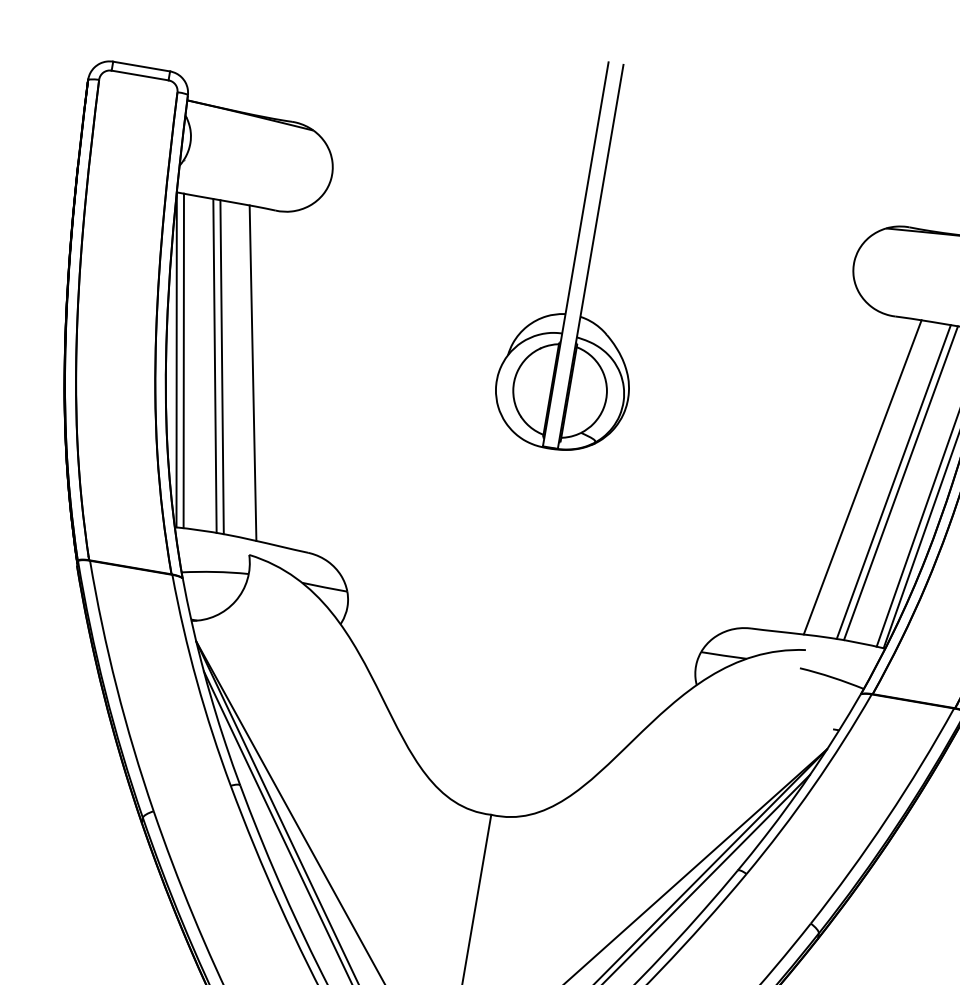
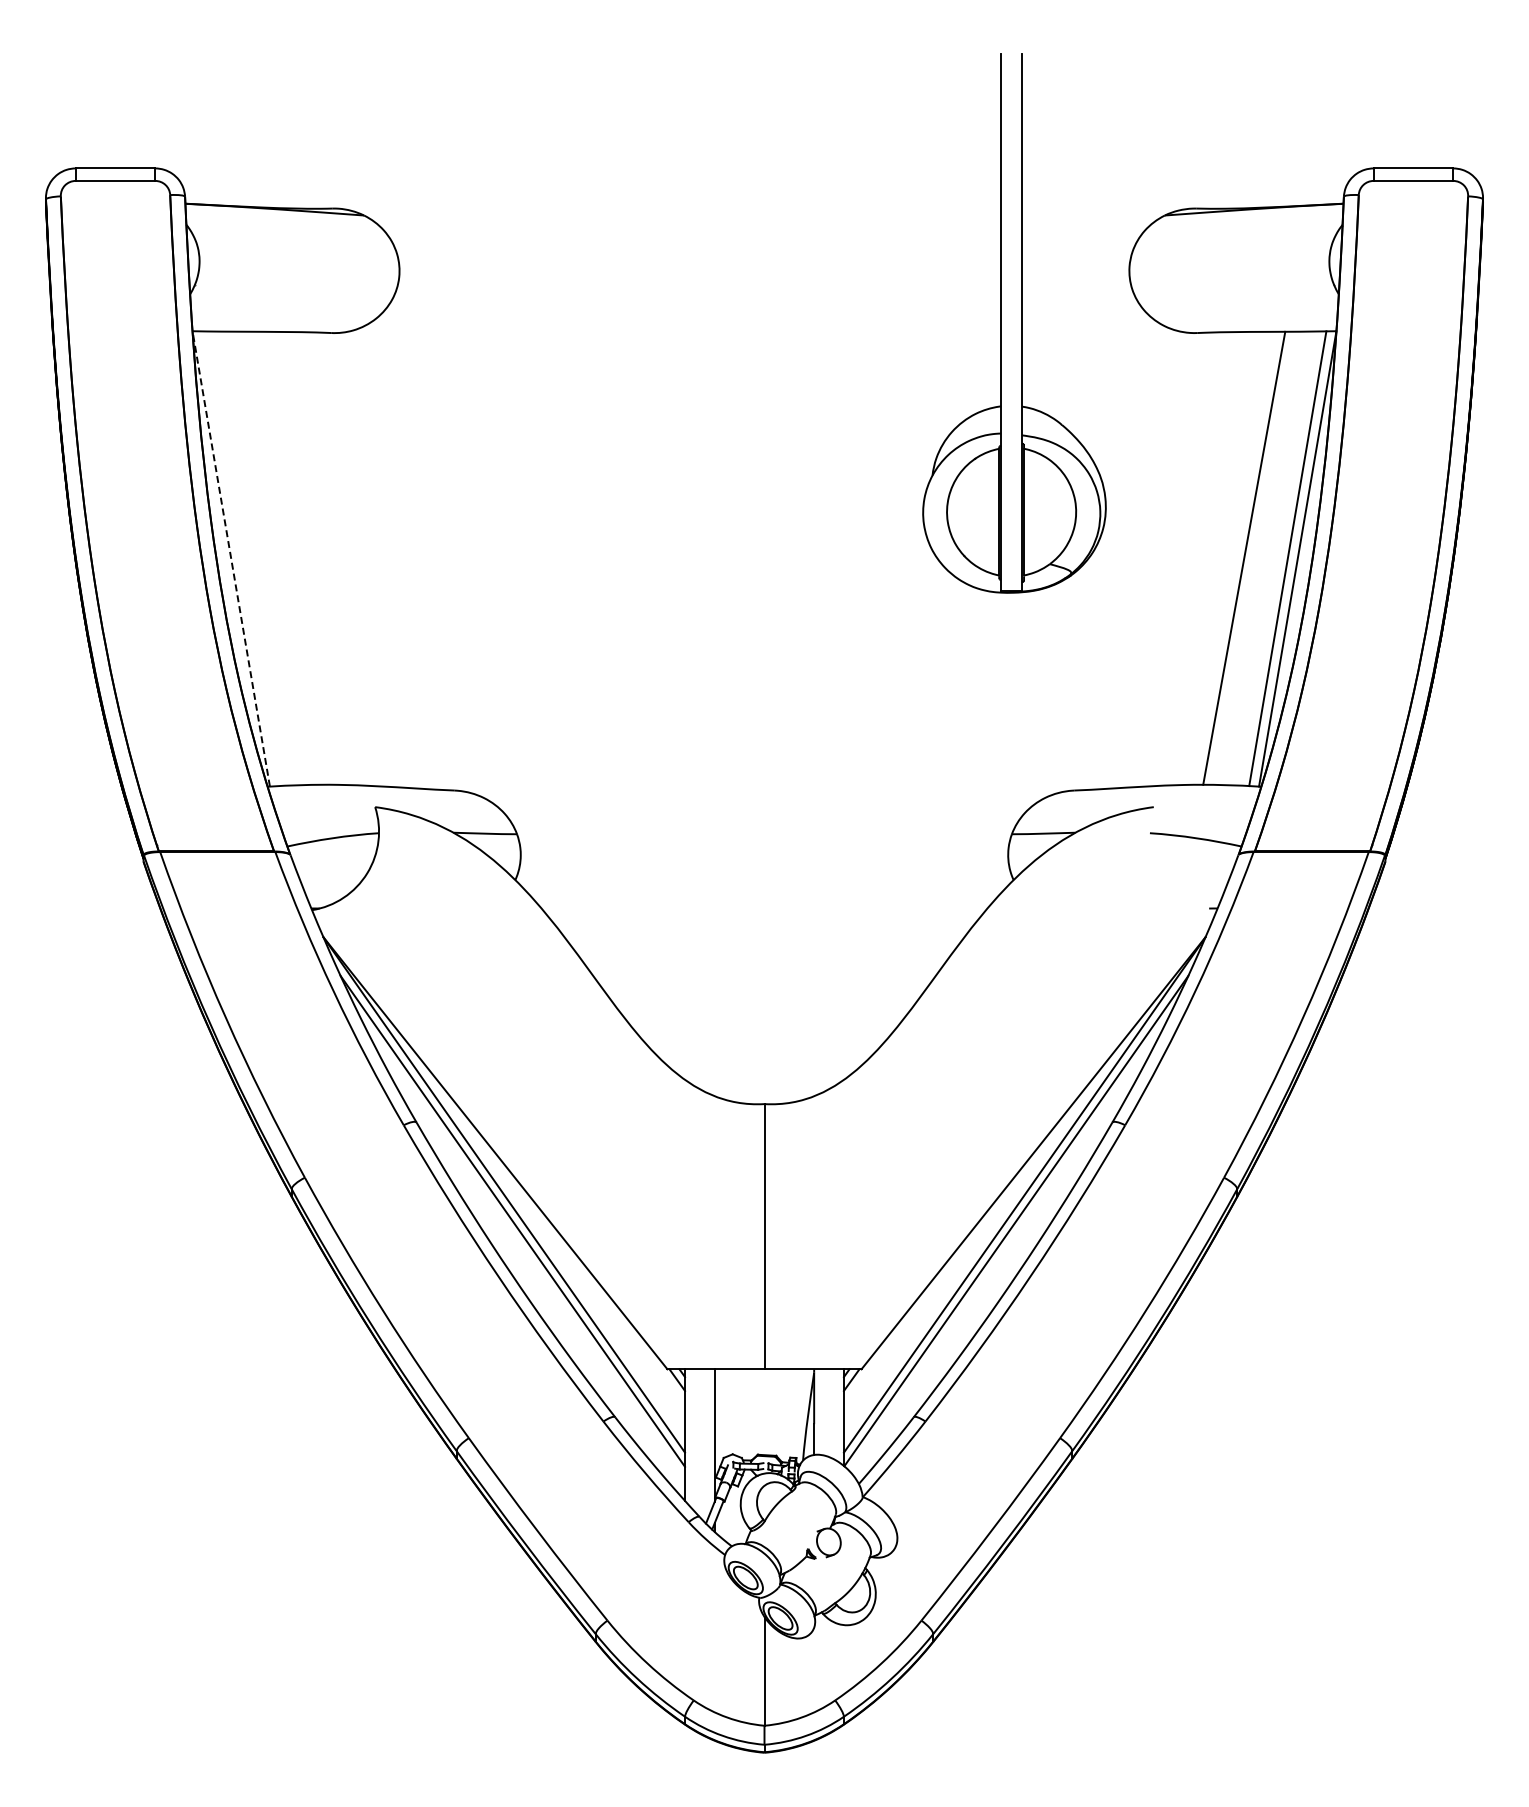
part: (590, 257) -> (1021, 323), moved
line: (176, 359) -> (231, 558), solid -> dashed
line: (183, 360) -> (240, 558), removed
line: (214, 365) -> (284, 557), removed
line: (222, 366) -> (294, 557), removed
line: (252, 373) -> (337, 559), removed
line: (862, 477) -> (1190, 559), removed
line: (894, 481) -> (1234, 557), removed

